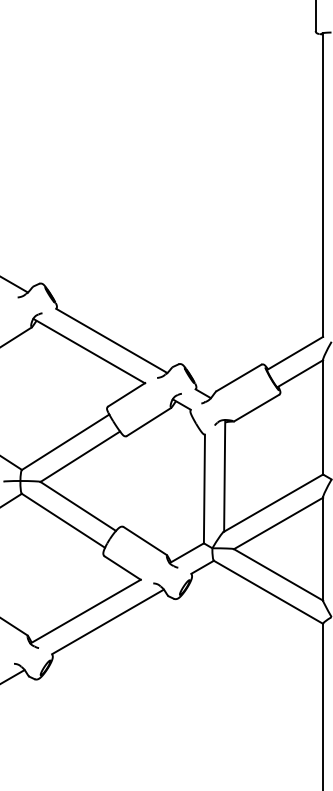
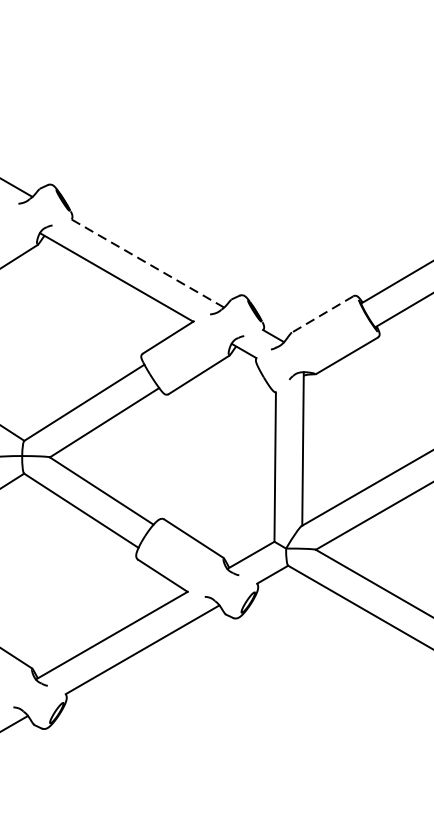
line: (111, 340) -> (147, 262), solid -> dashed
line: (239, 377) -> (323, 313), solid -> dashed

